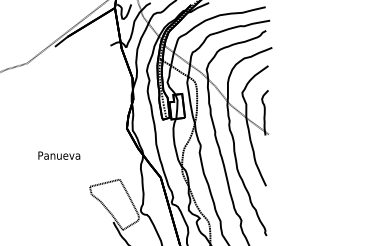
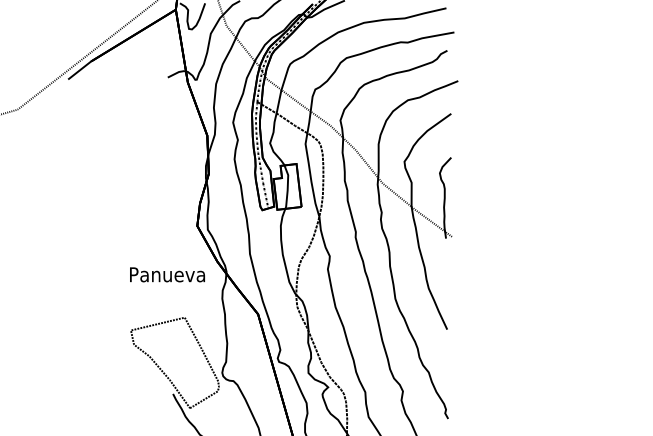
text: (59, 155) -> (167, 274), moved

